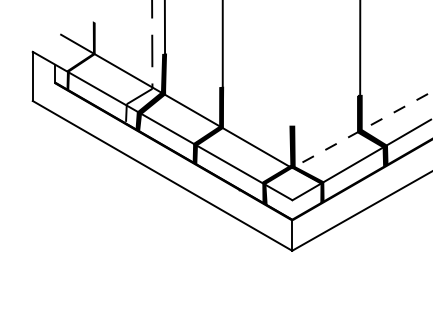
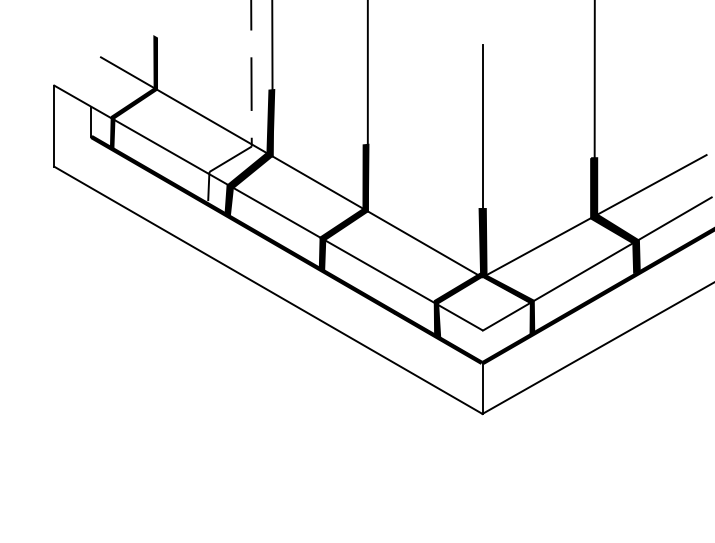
line: (292, 85) -> (482, 141), added
line: (360, 130) -> (595, 215), dashed -> solid

